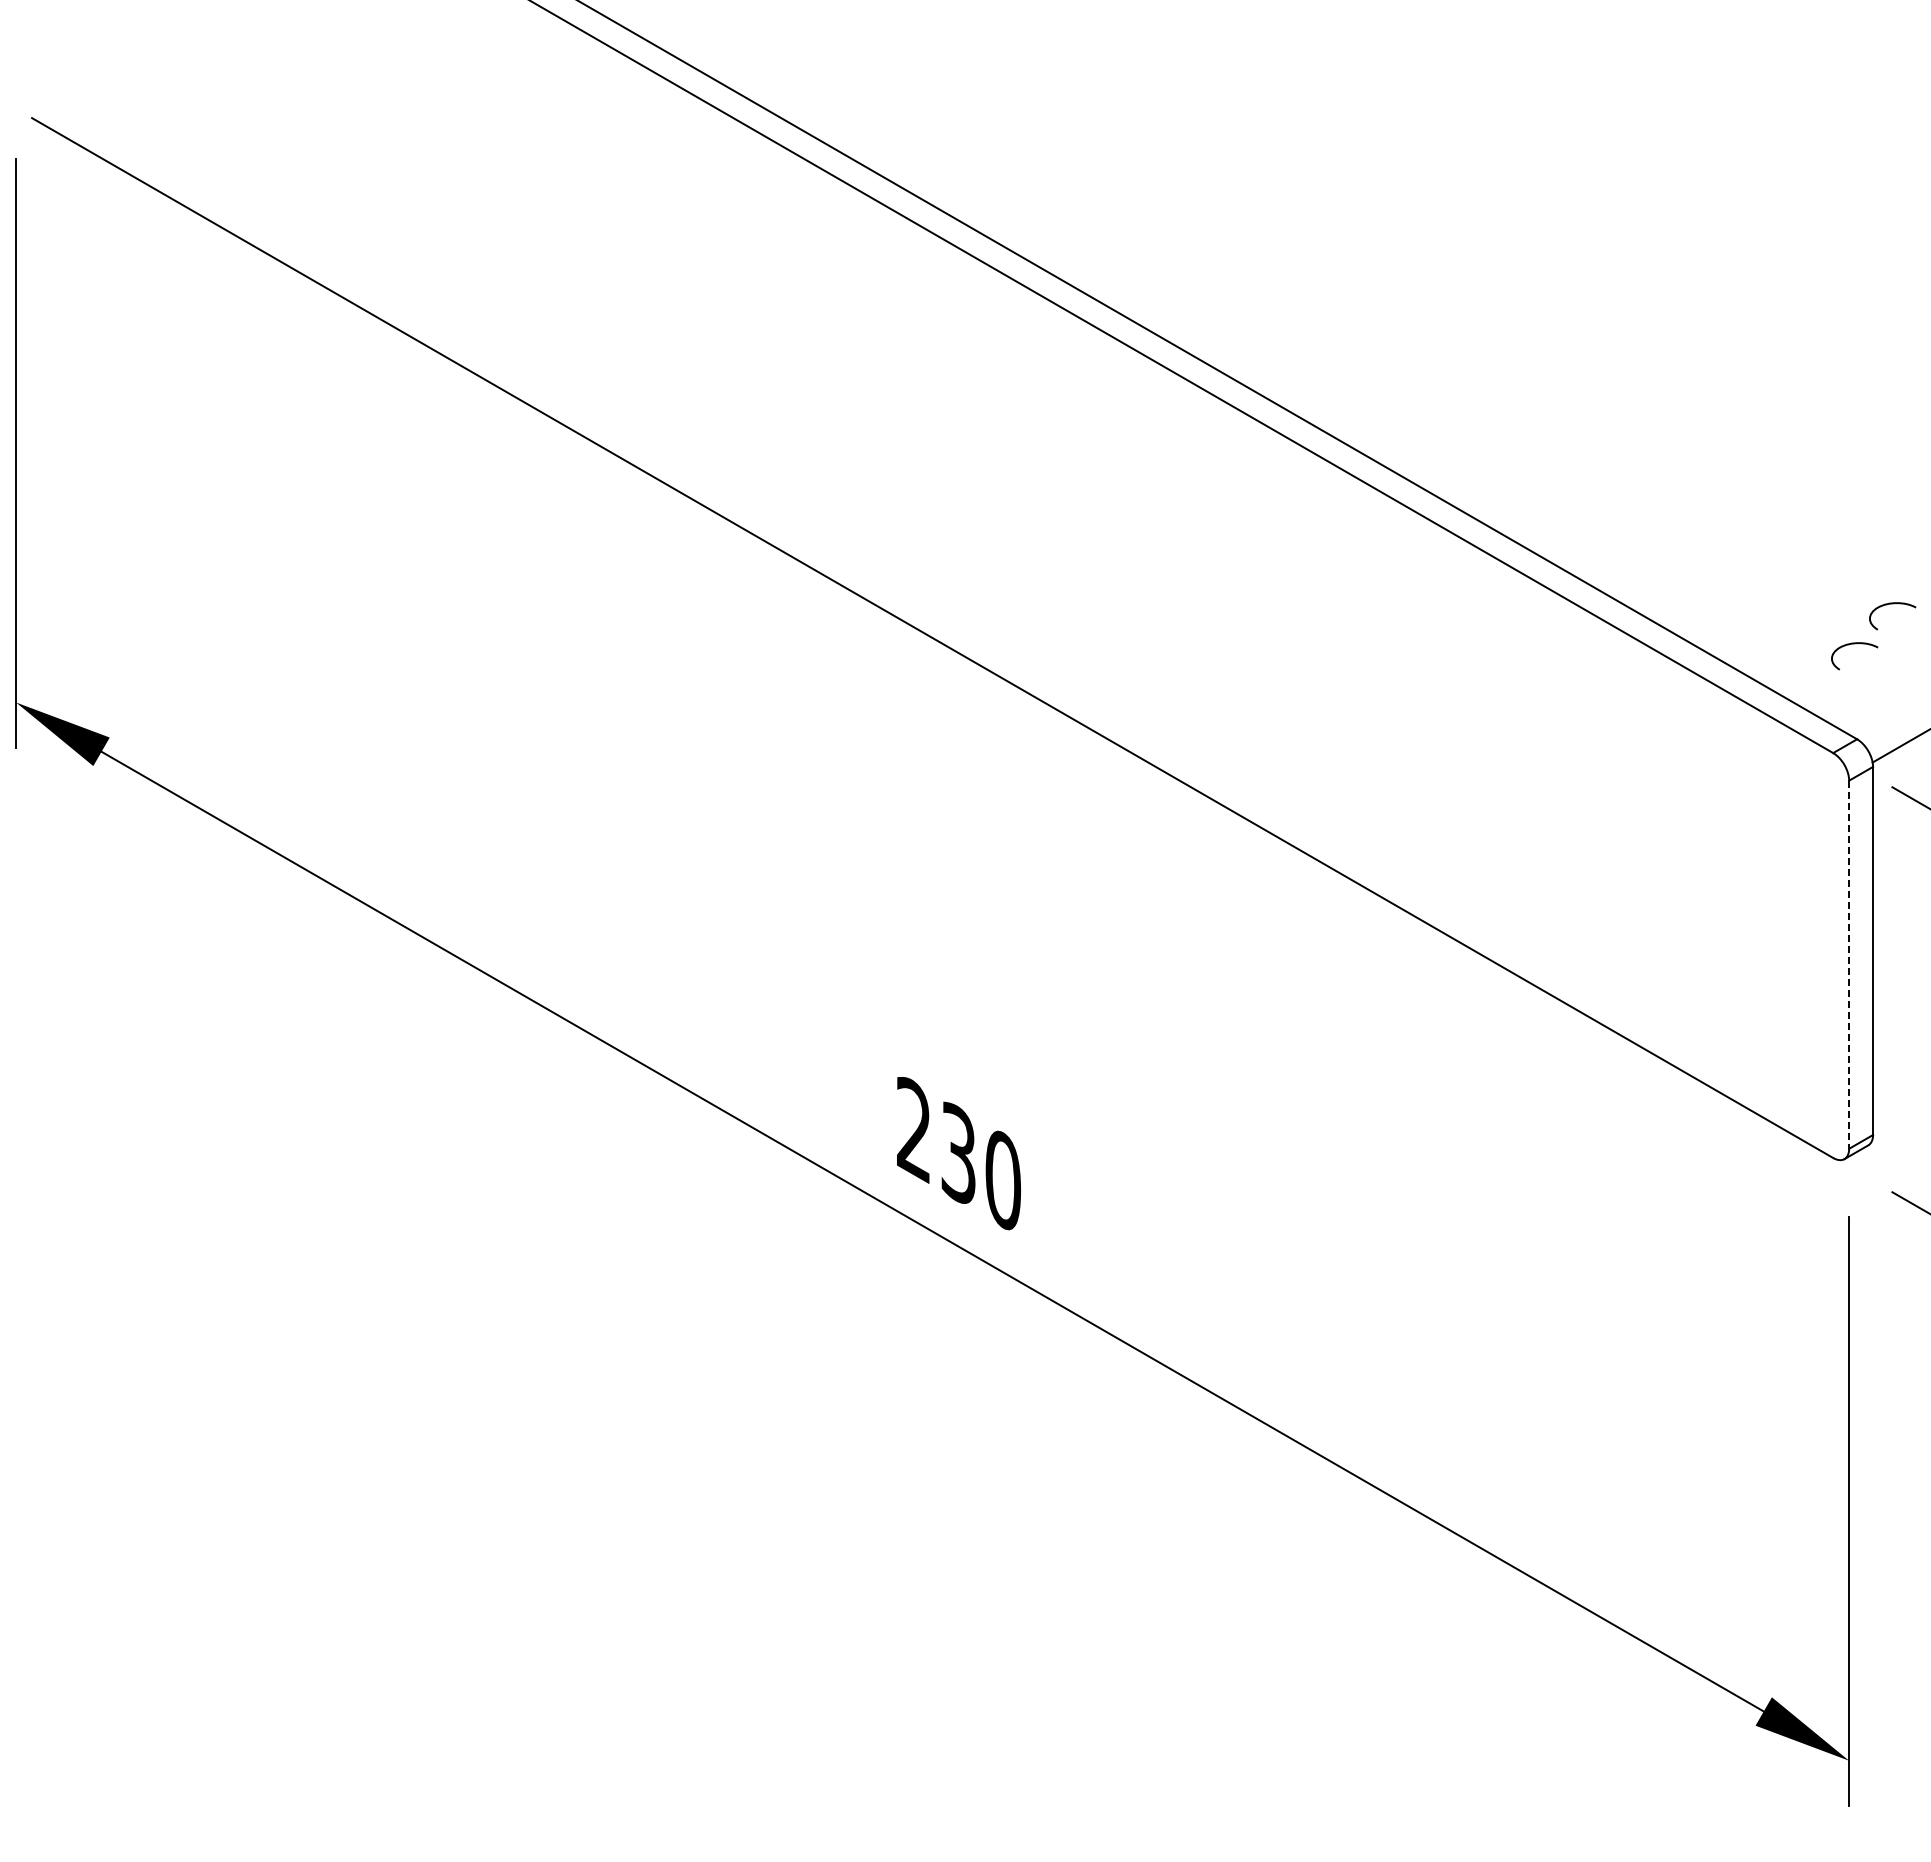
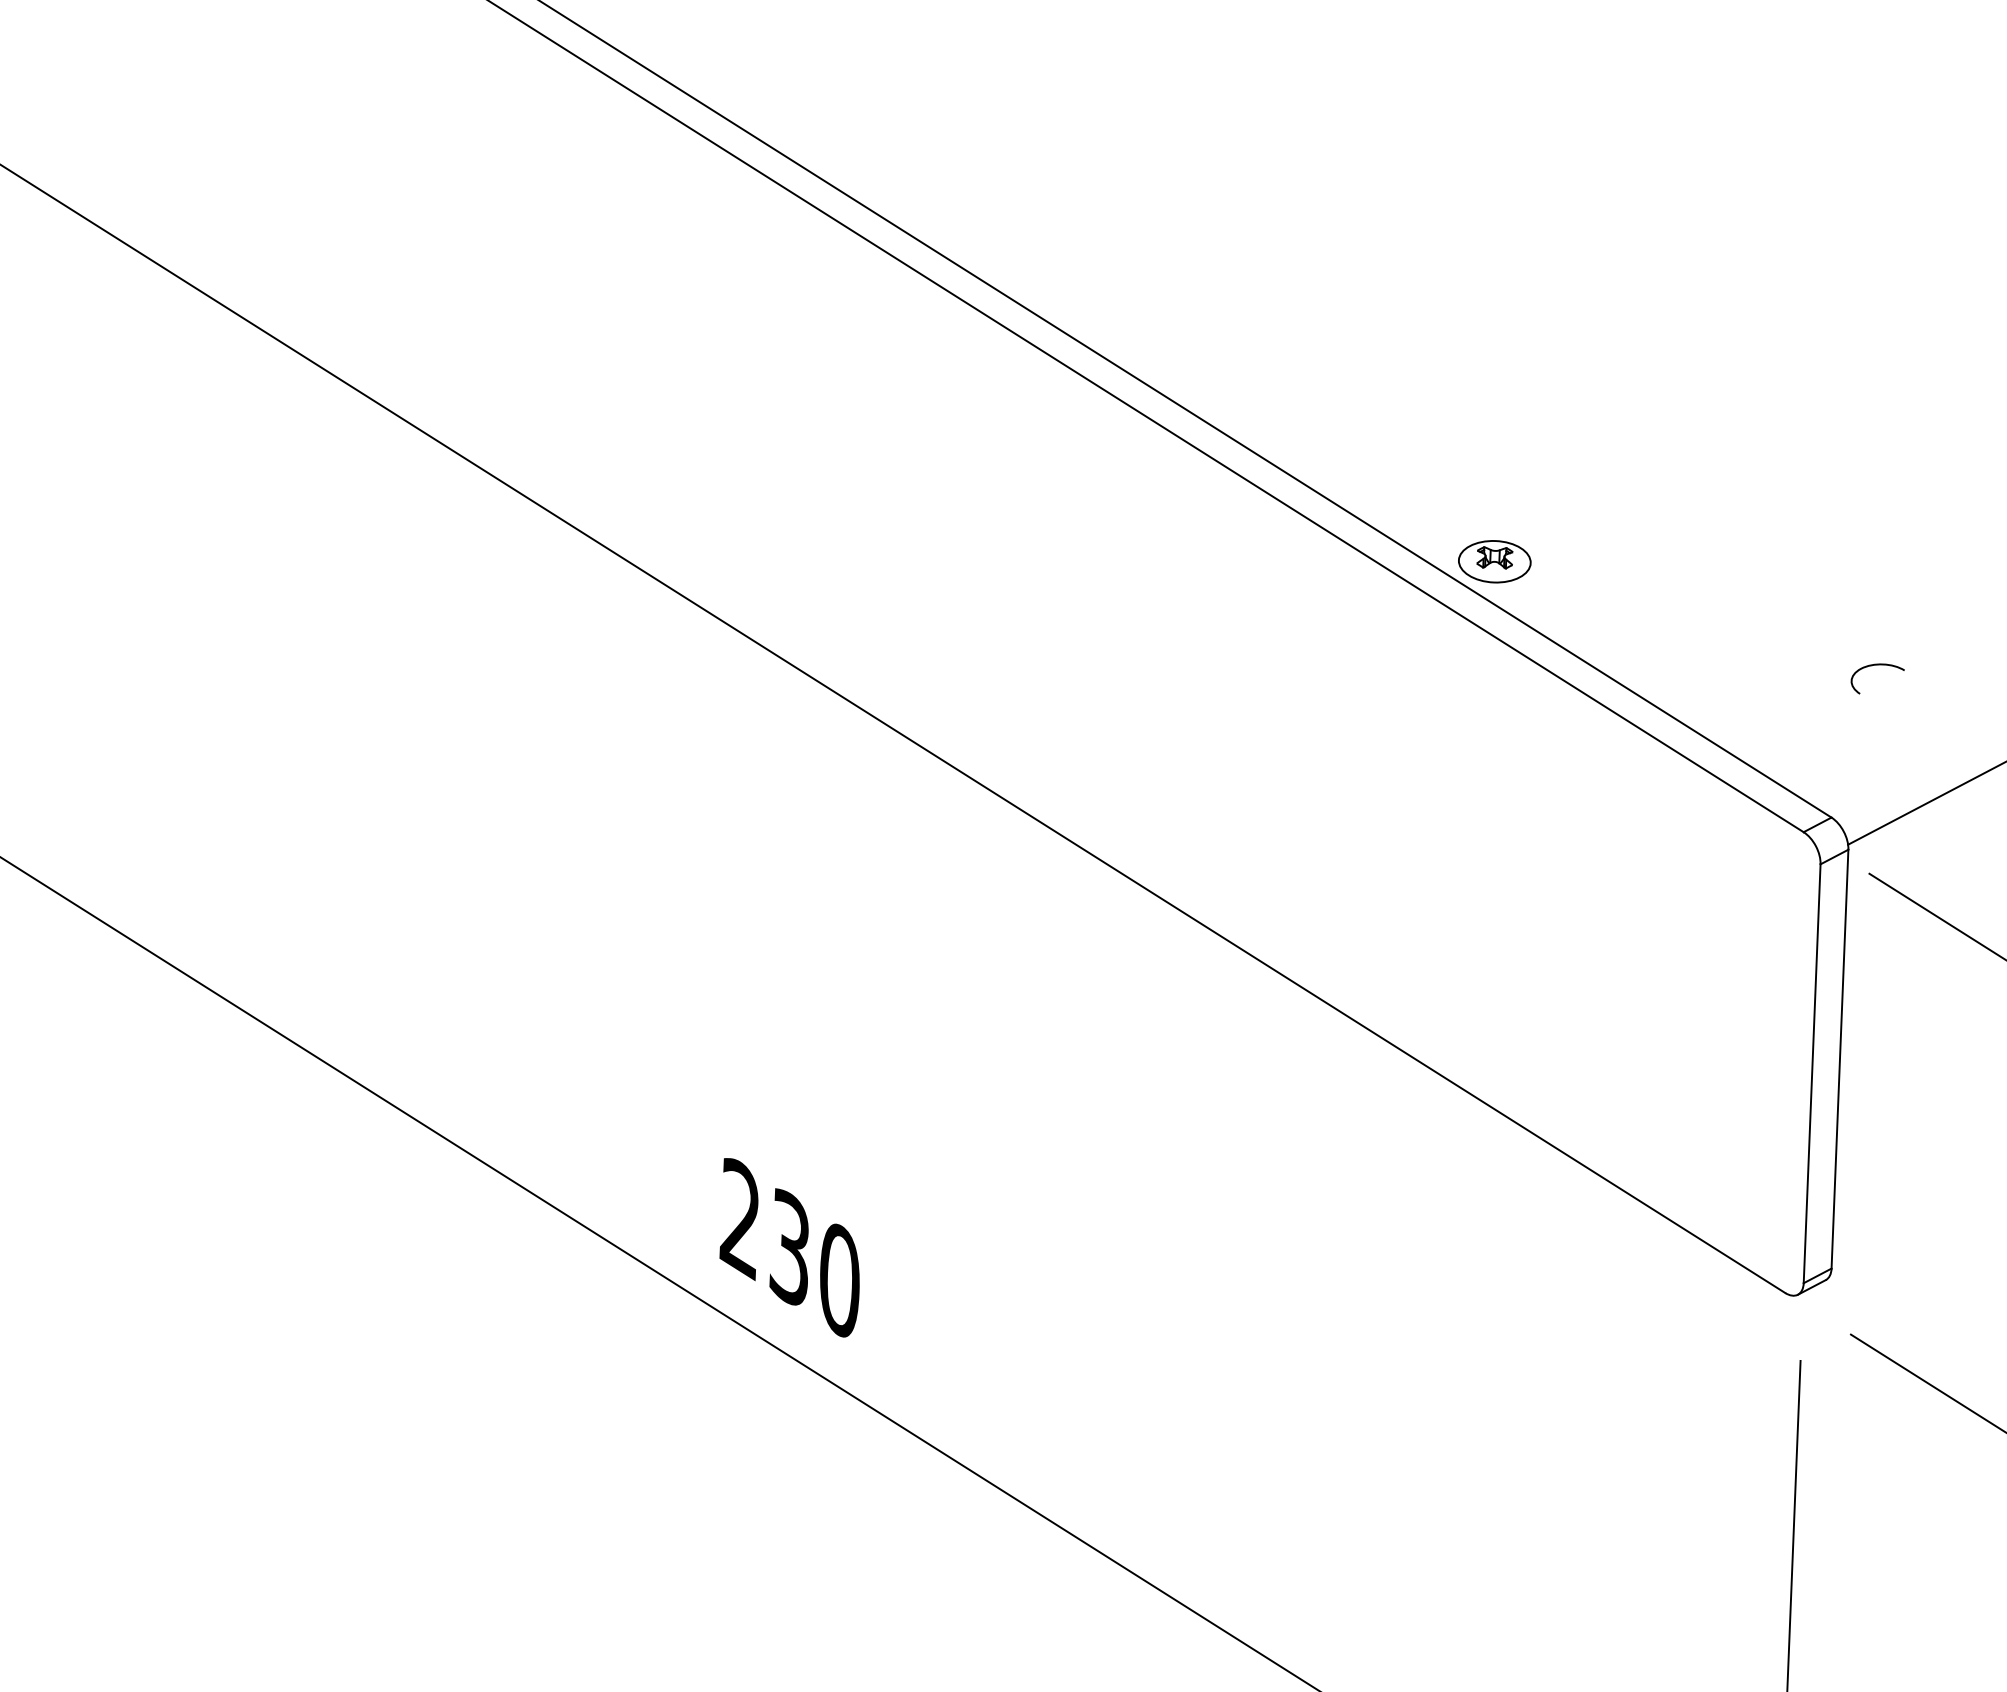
part: (1552, 526) -> (1494, 561), added
curve: (1854, 644) -> (1832, 709), removed
line: (1849, 965) -> (1812, 1074), dashed -> solid

